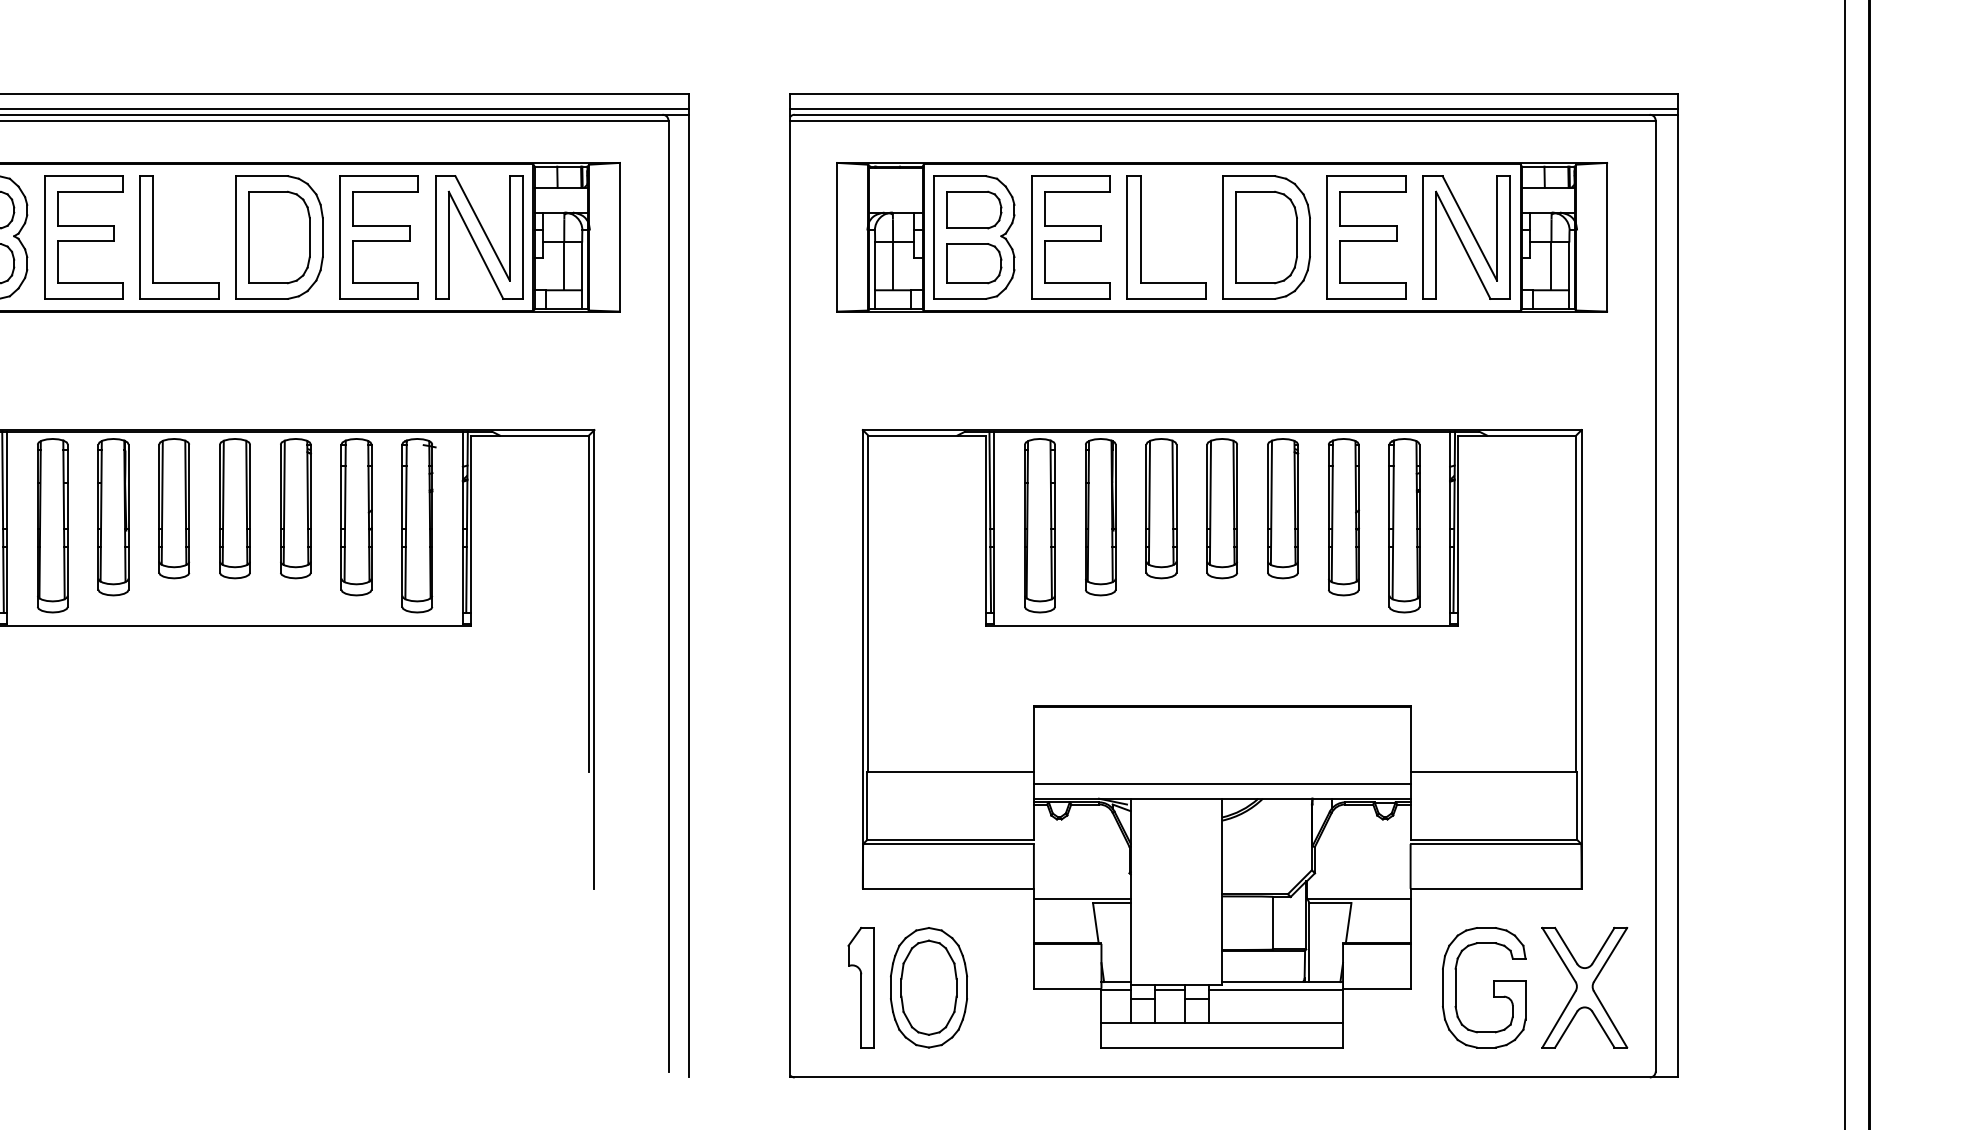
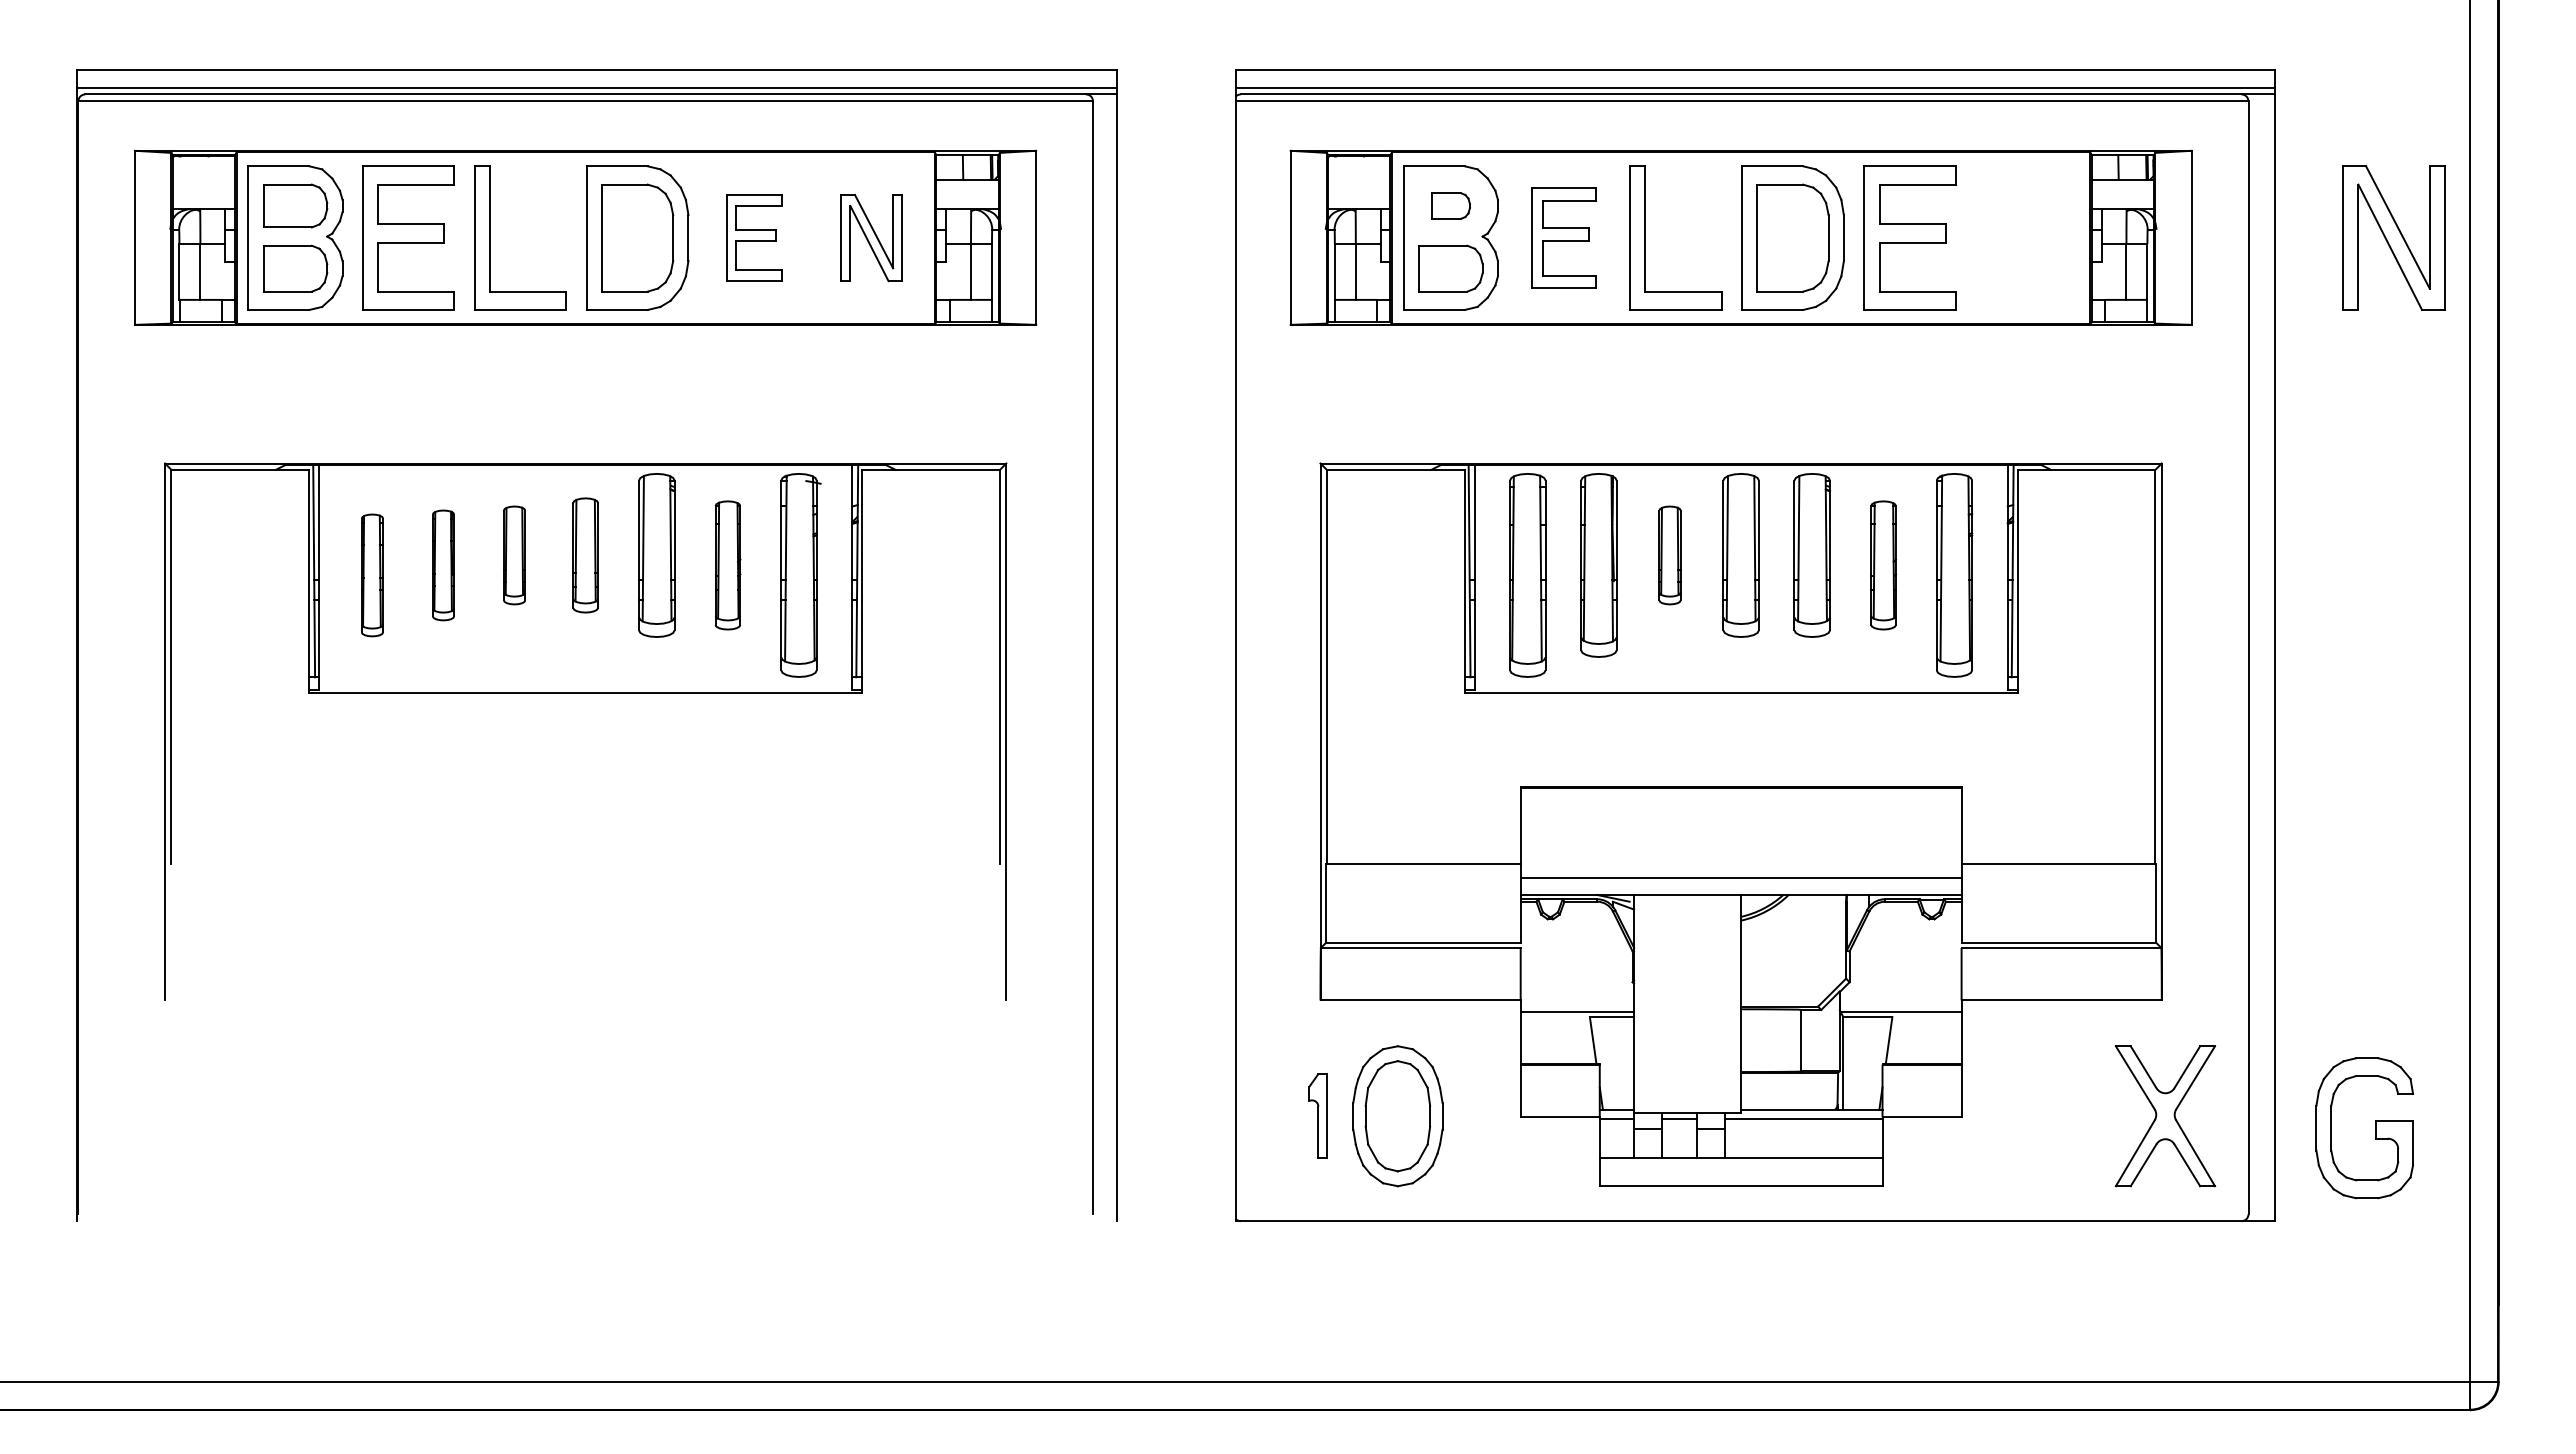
part: (973, 209) -> (1450, 205), size x0.6
part: (379, 236) -> (754, 237), size x0.6
part: (479, 236) -> (871, 237), size x0.6
part: (1070, 236) -> (1563, 237), size x0.7
part: (1466, 236) -> (2393, 237), moved
part: (174, 508) -> (514, 555), size x0.6
part: (234, 508) -> (585, 555), size x0.7
part: (1161, 508) -> (1669, 555), size x0.6
part: (113, 517) -> (443, 565), size x0.6
part: (356, 517) -> (727, 565), size x0.7
part: (1343, 517) -> (1883, 565), size x0.7
part: (52, 525) -> (372, 575), size x0.6
part: (860, 987) -> (1317, 1115), size x0.6
part: (1493, 988) -> (2375, 1128), moved

